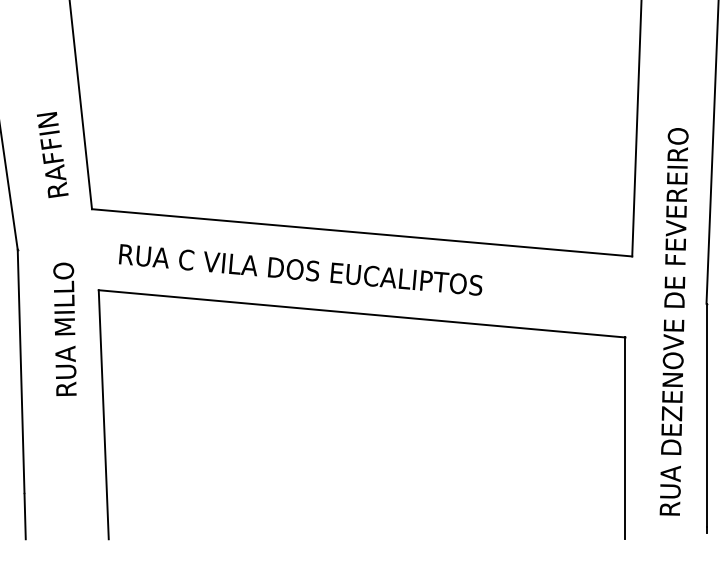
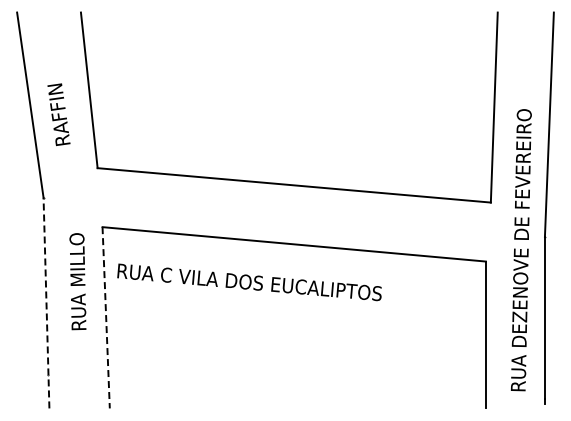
text: (51, 154) -> (58, 114), moved
text: (300, 270) -> (249, 282), moved
text: (64, 329) -> (77, 281), moved
line: (21, 393) -> (46, 302), solid -> dashed
line: (104, 414) -> (106, 317), solid -> dashed

